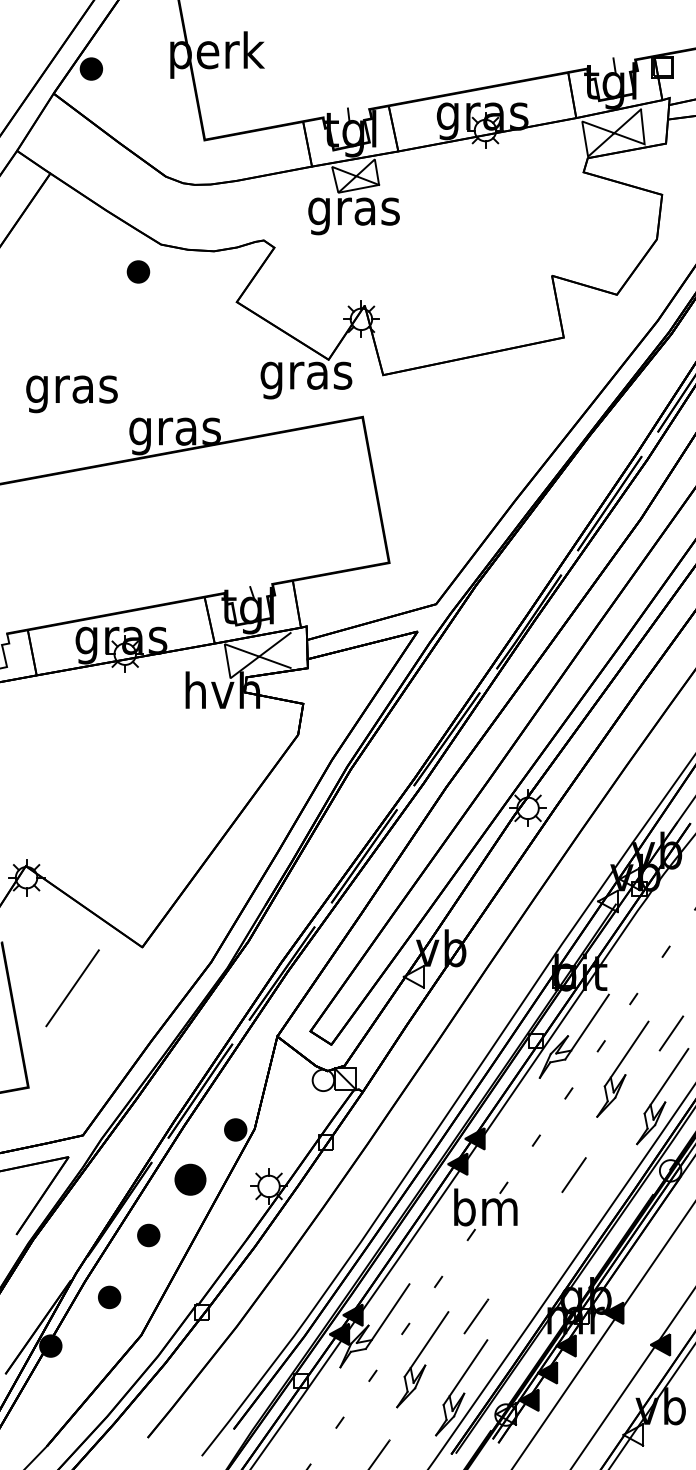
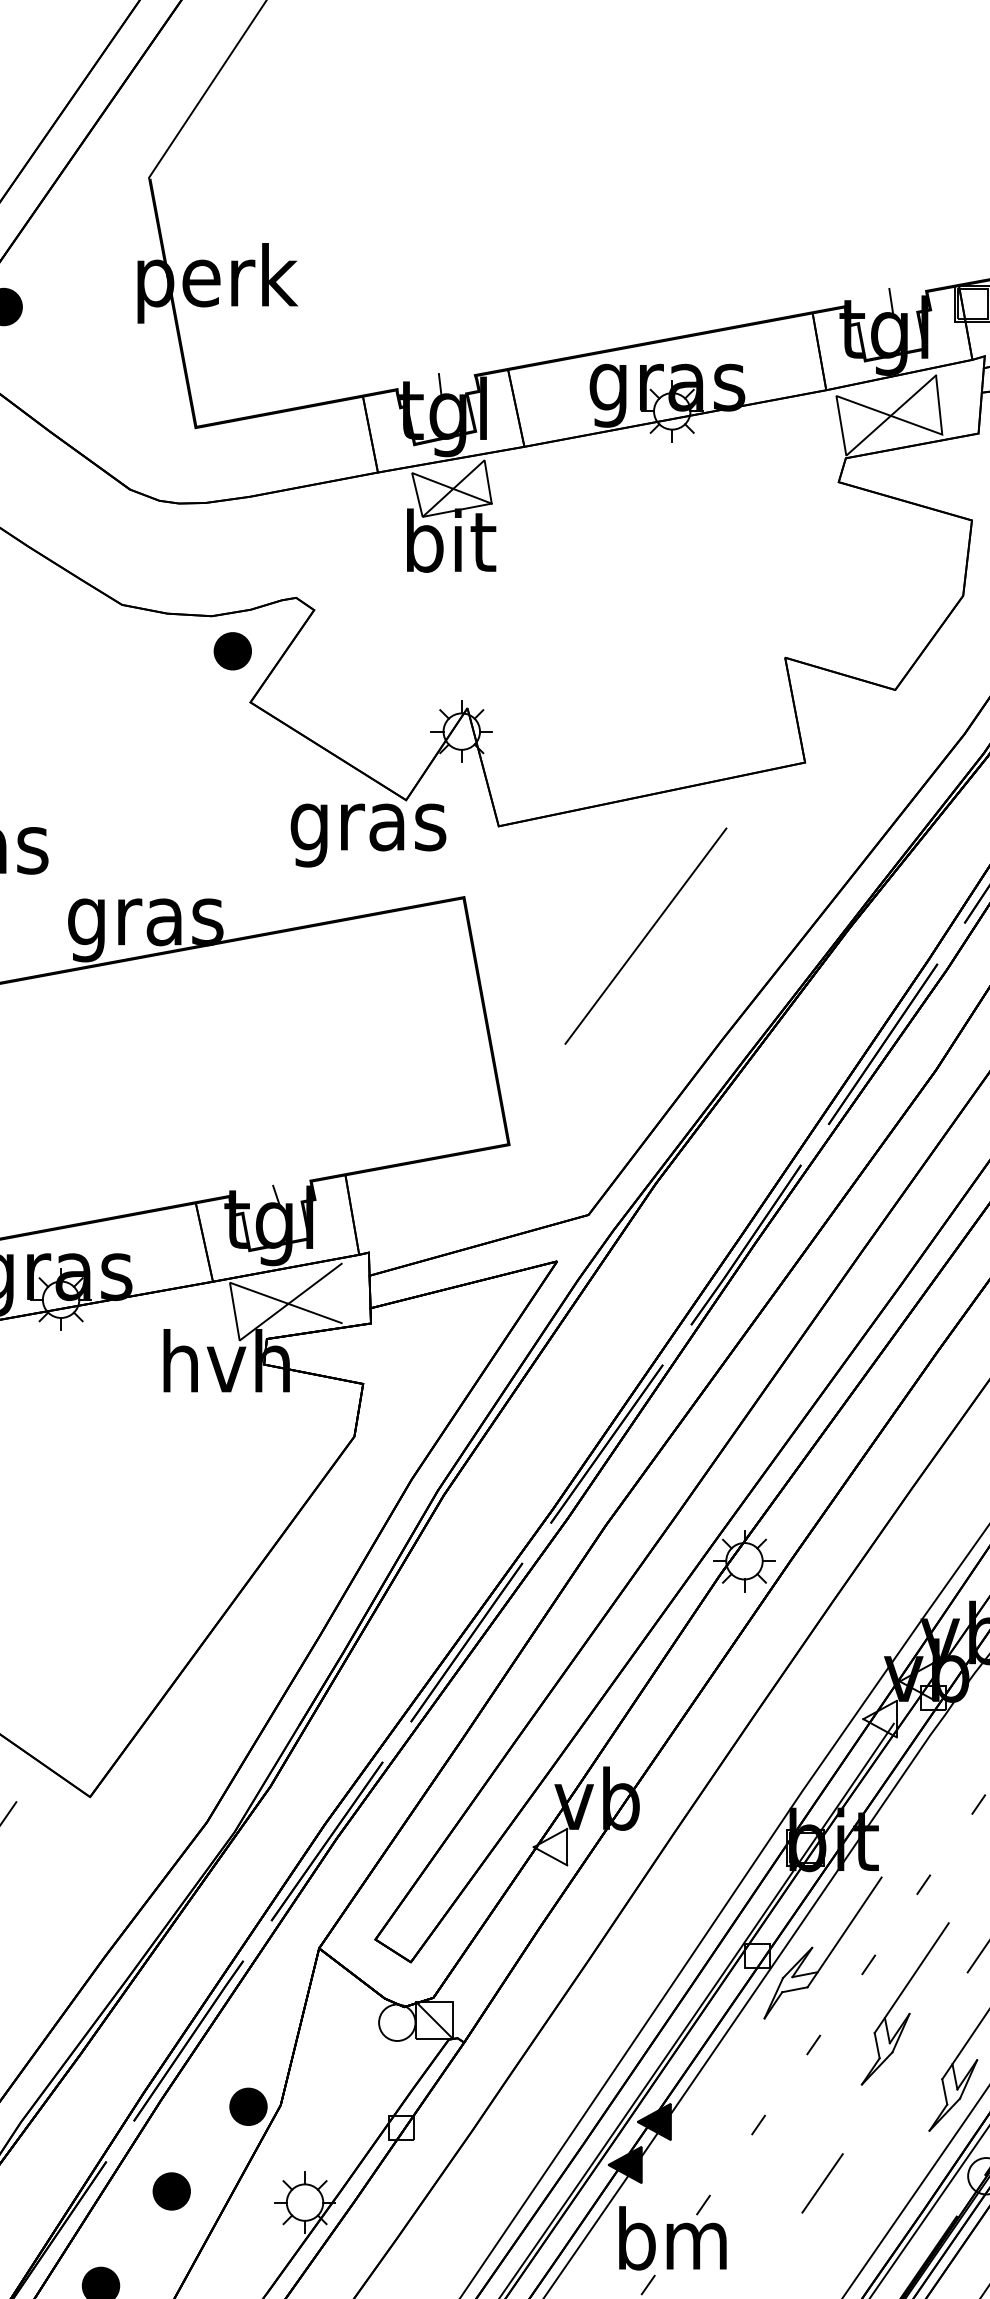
text: (353, 211) -> (448, 548), gras -> bit
part: (138, 271) -> (232, 650), moved
line: (469, 439) -> (645, 935), added
part: (190, 1179) -> (171, 2190), size x0.71

